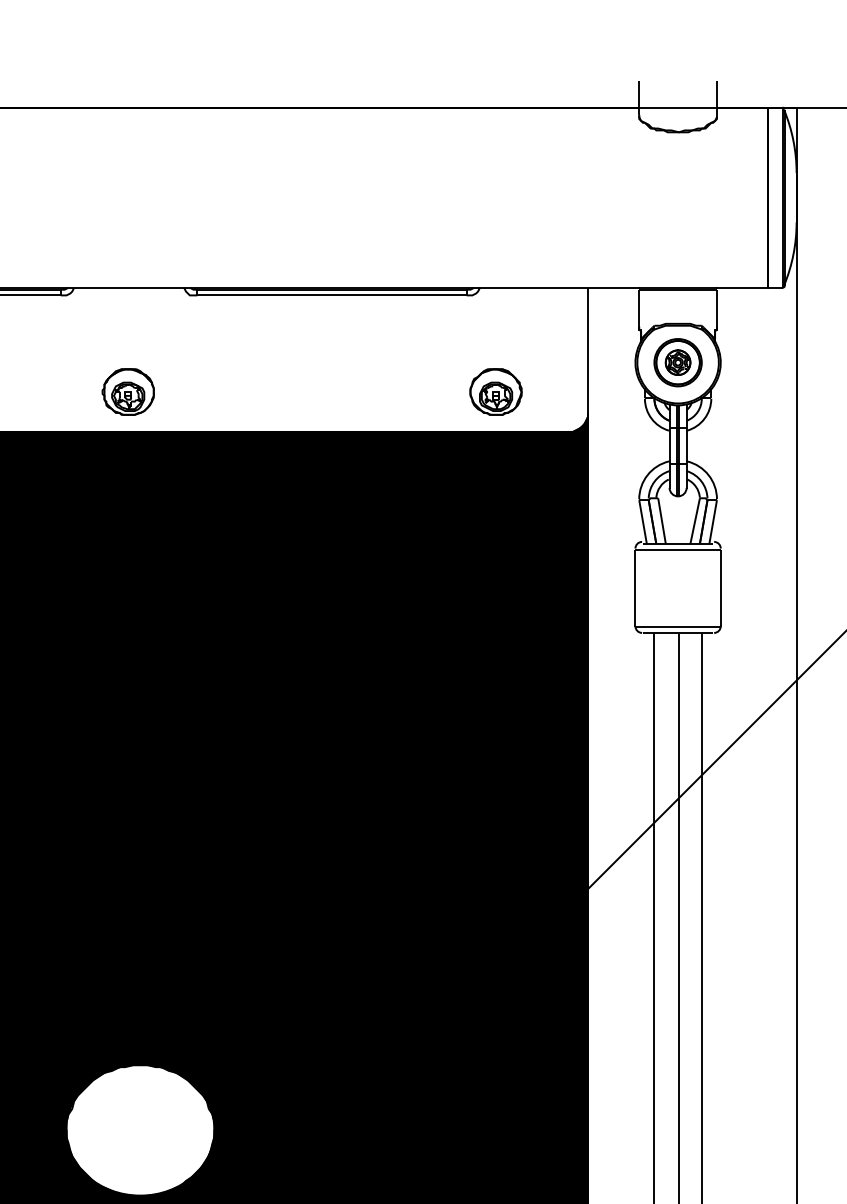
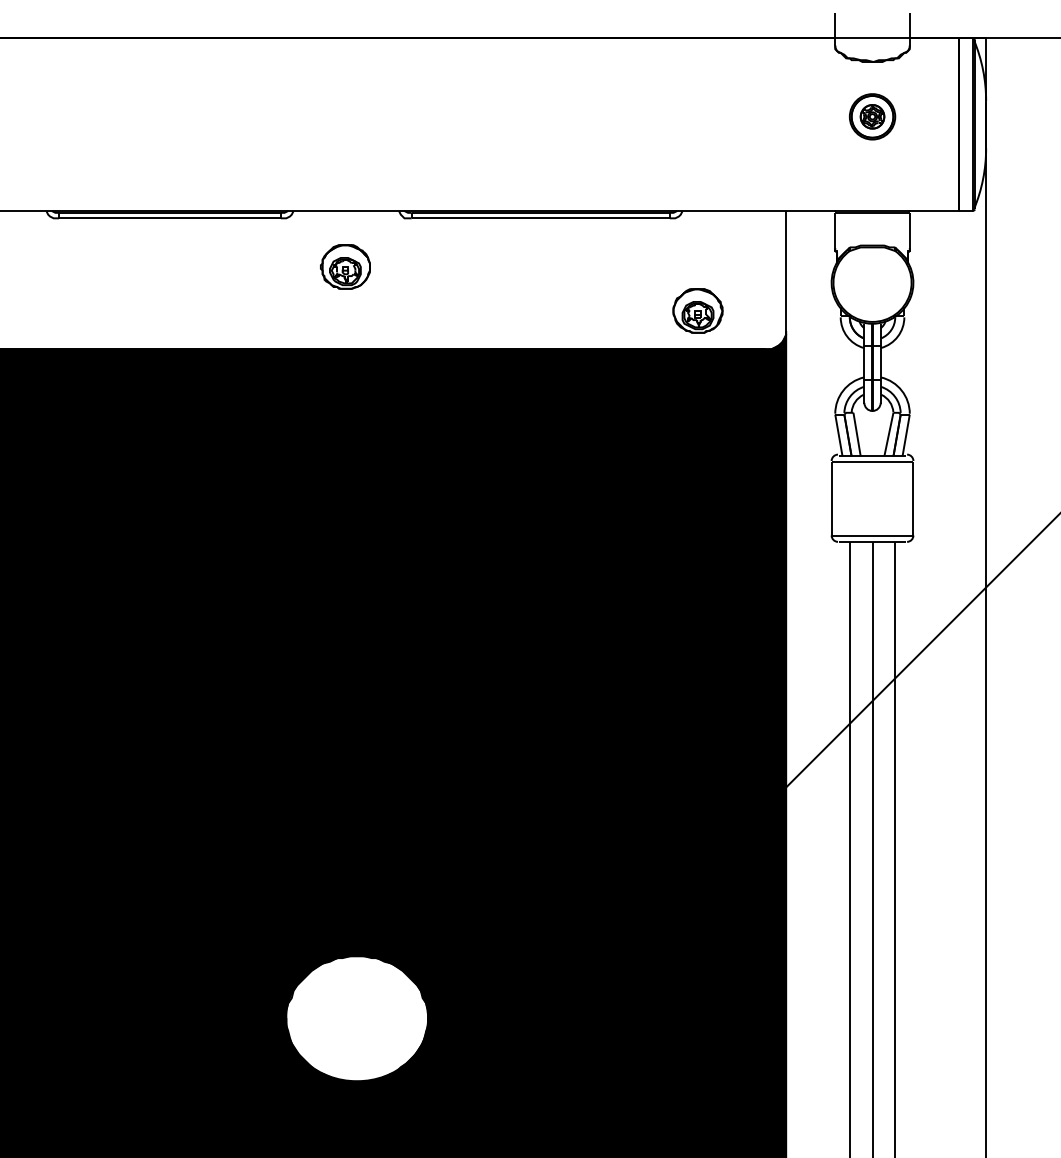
part: (678, 362) -> (872, 116), moved
part: (128, 391) -> (345, 266), moved

